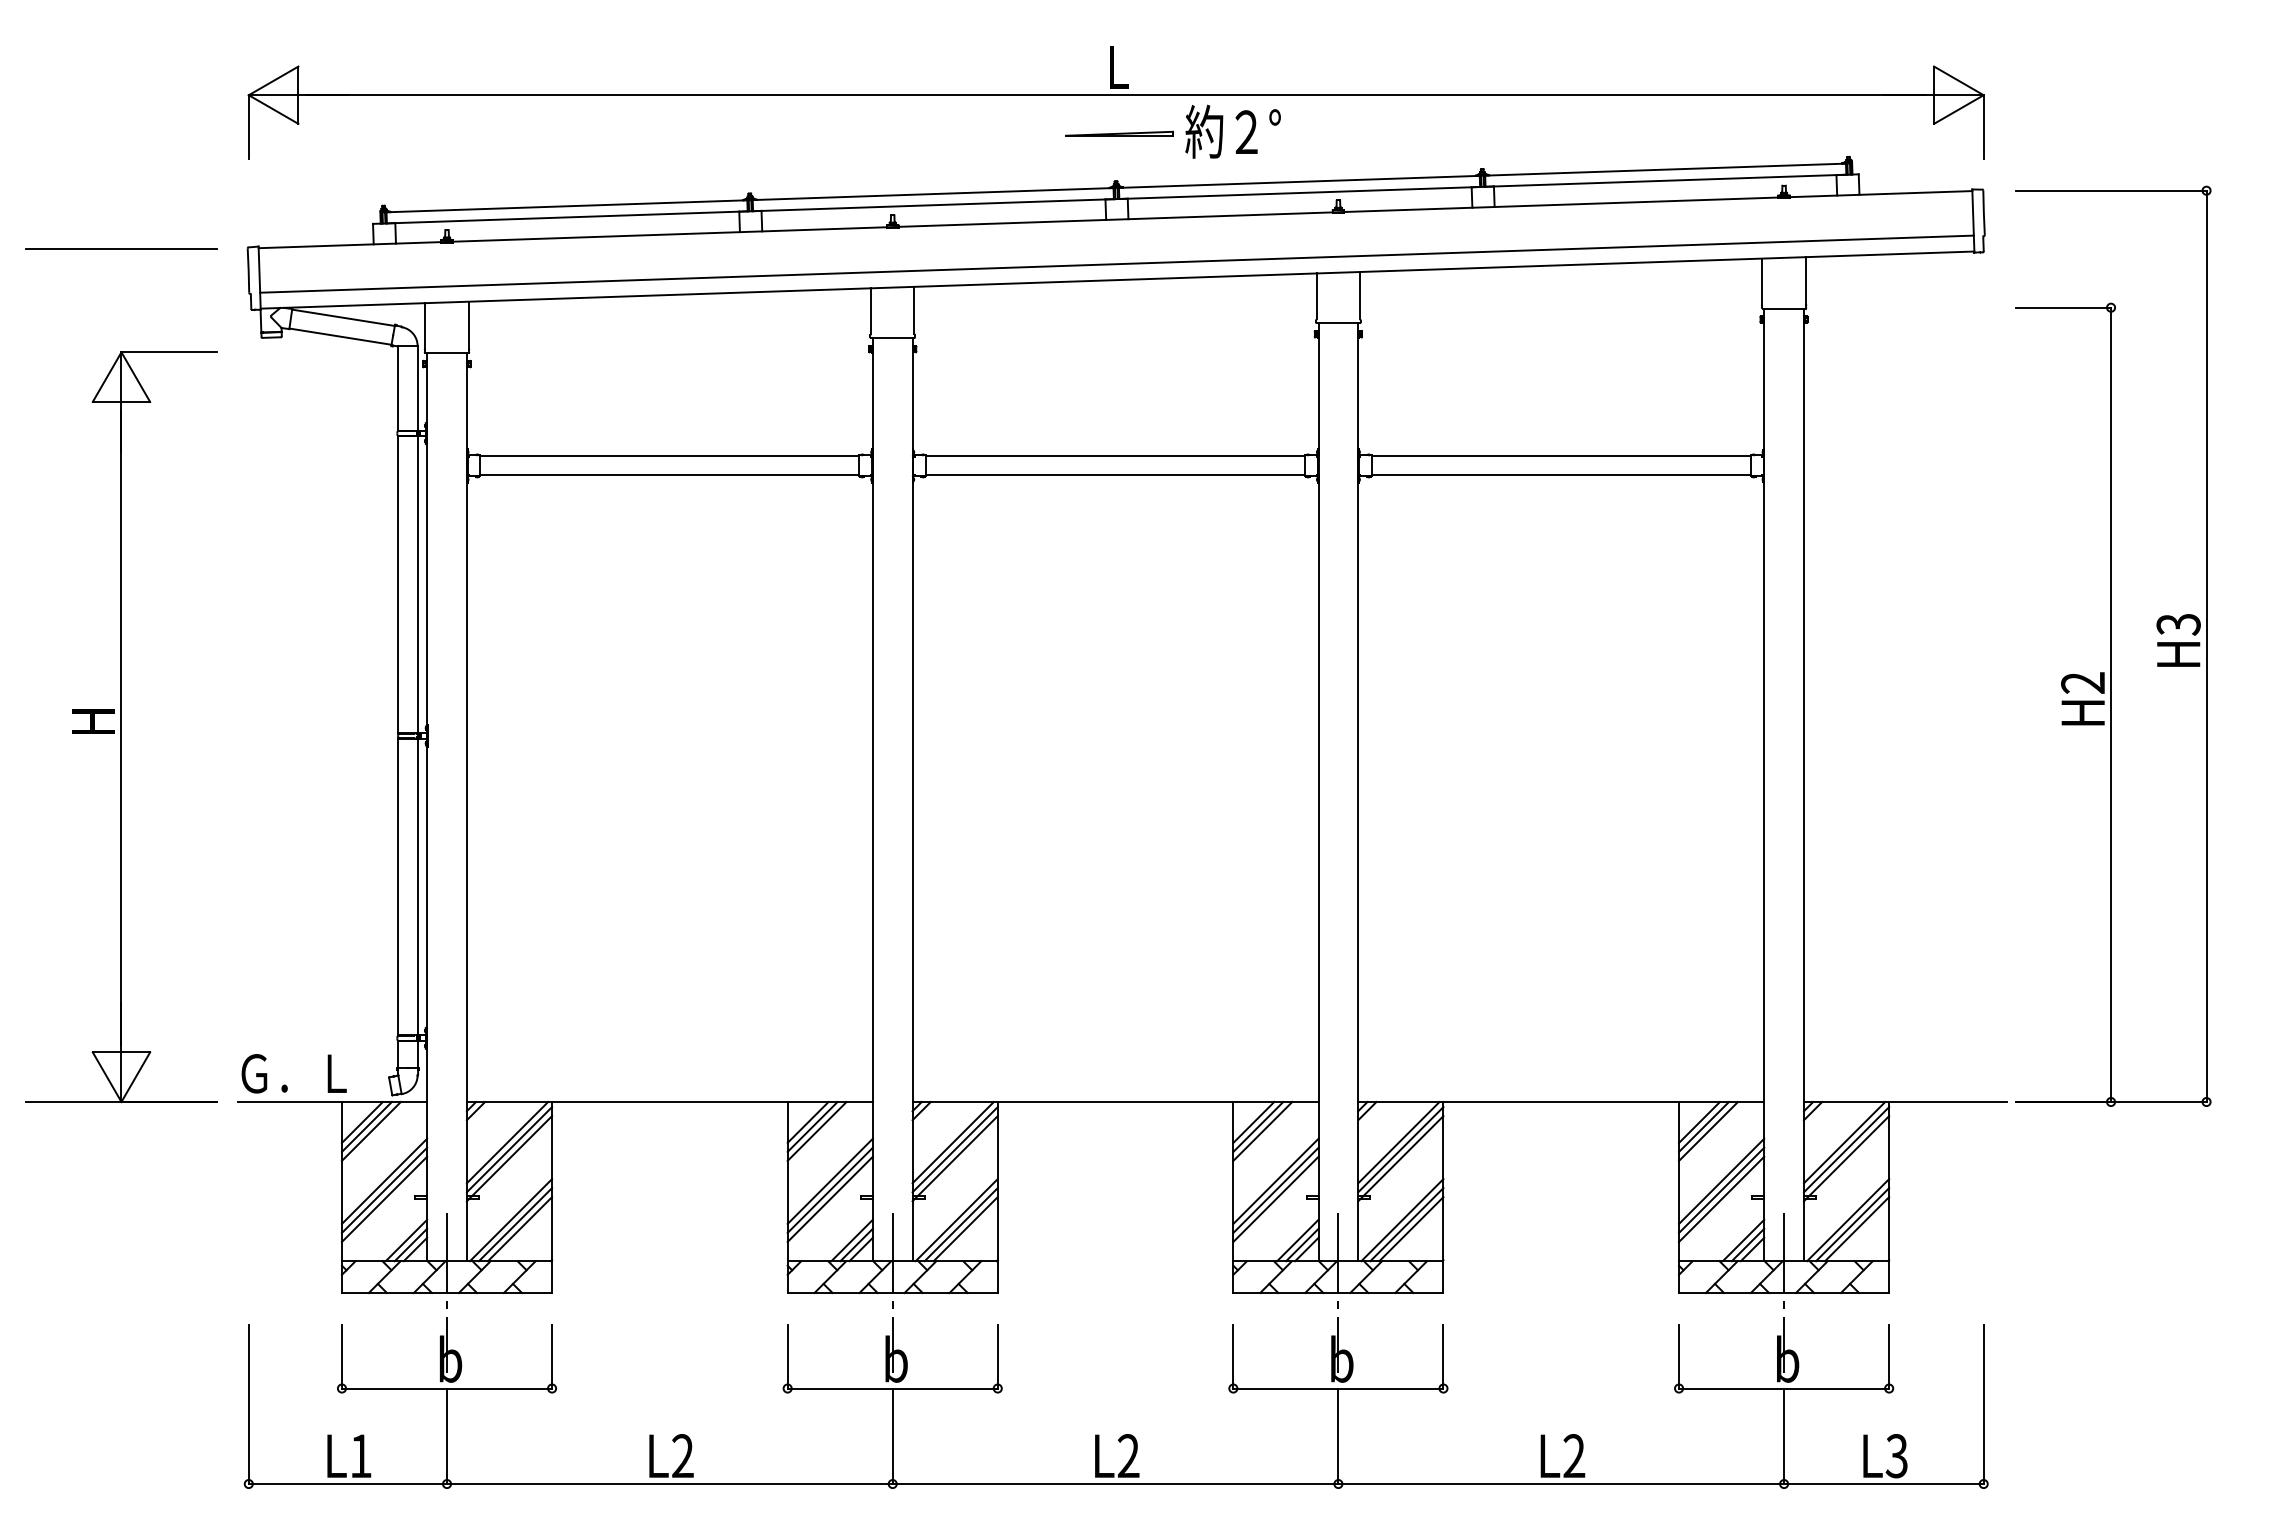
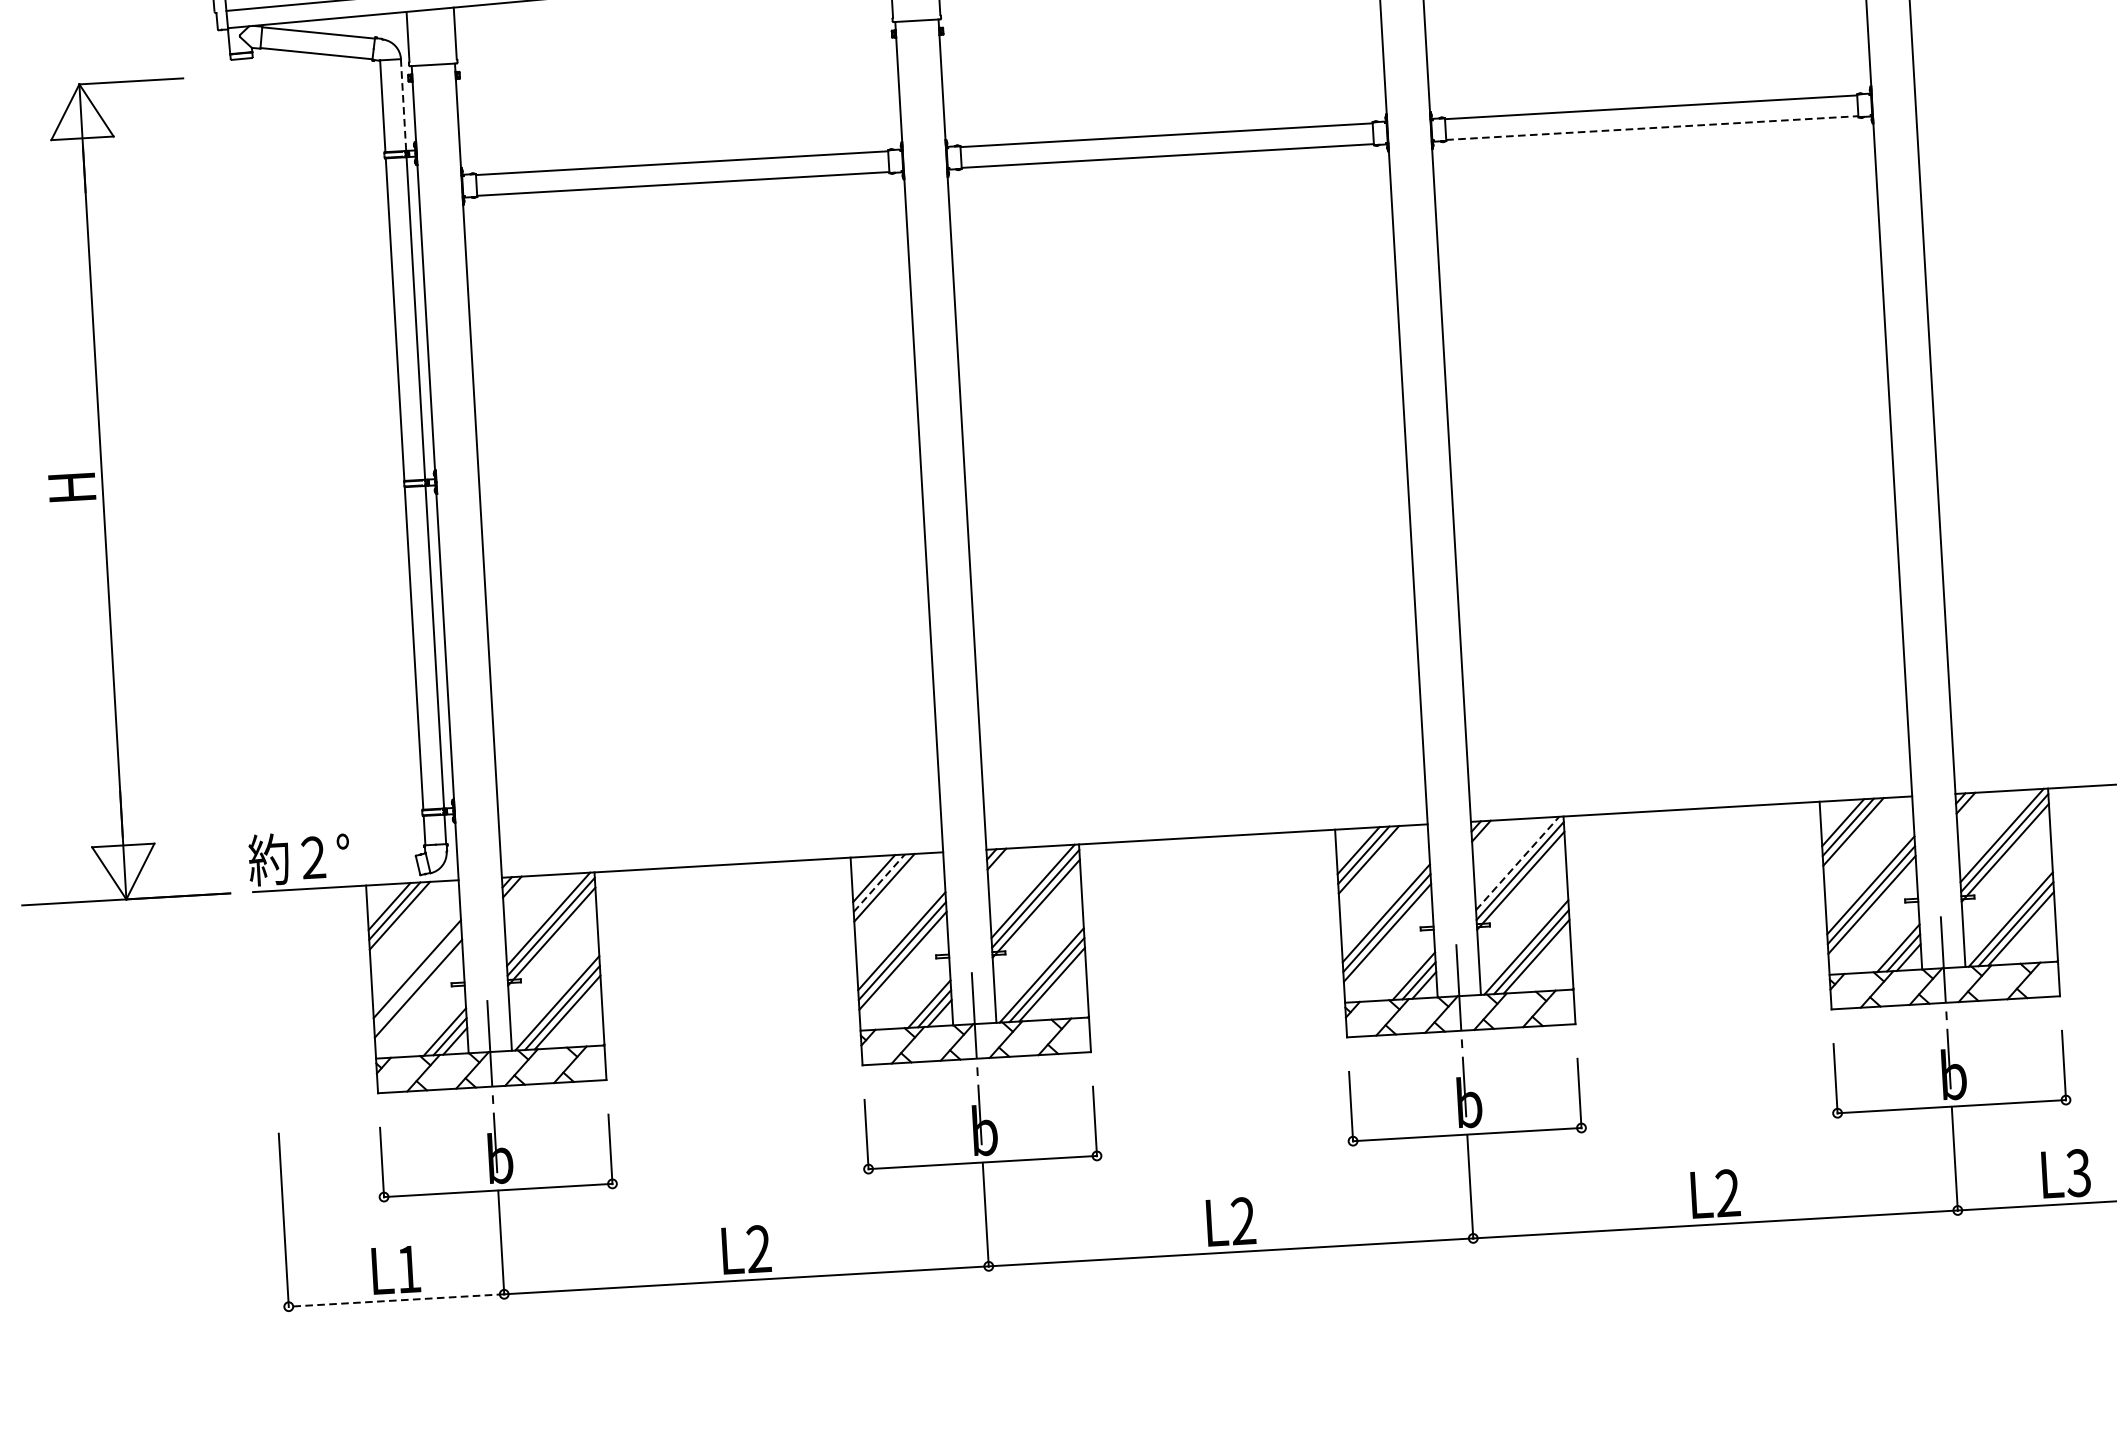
line: (417, 388) -> (403, 105), solid -> dashed
line: (1561, 475) -> (1652, 128), solid -> dashed
text: (290, 1073) -> (308, 857), Ｇ．Ｌ -> 約２°
line: (812, 1126) -> (879, 882), solid -> dashed
line: (1399, 1142) -> (1518, 863), solid -> dashed
line: (384, 1189) -> (417, 978), removed
line: (347, 1484) -> (396, 1301), solid -> dashed

